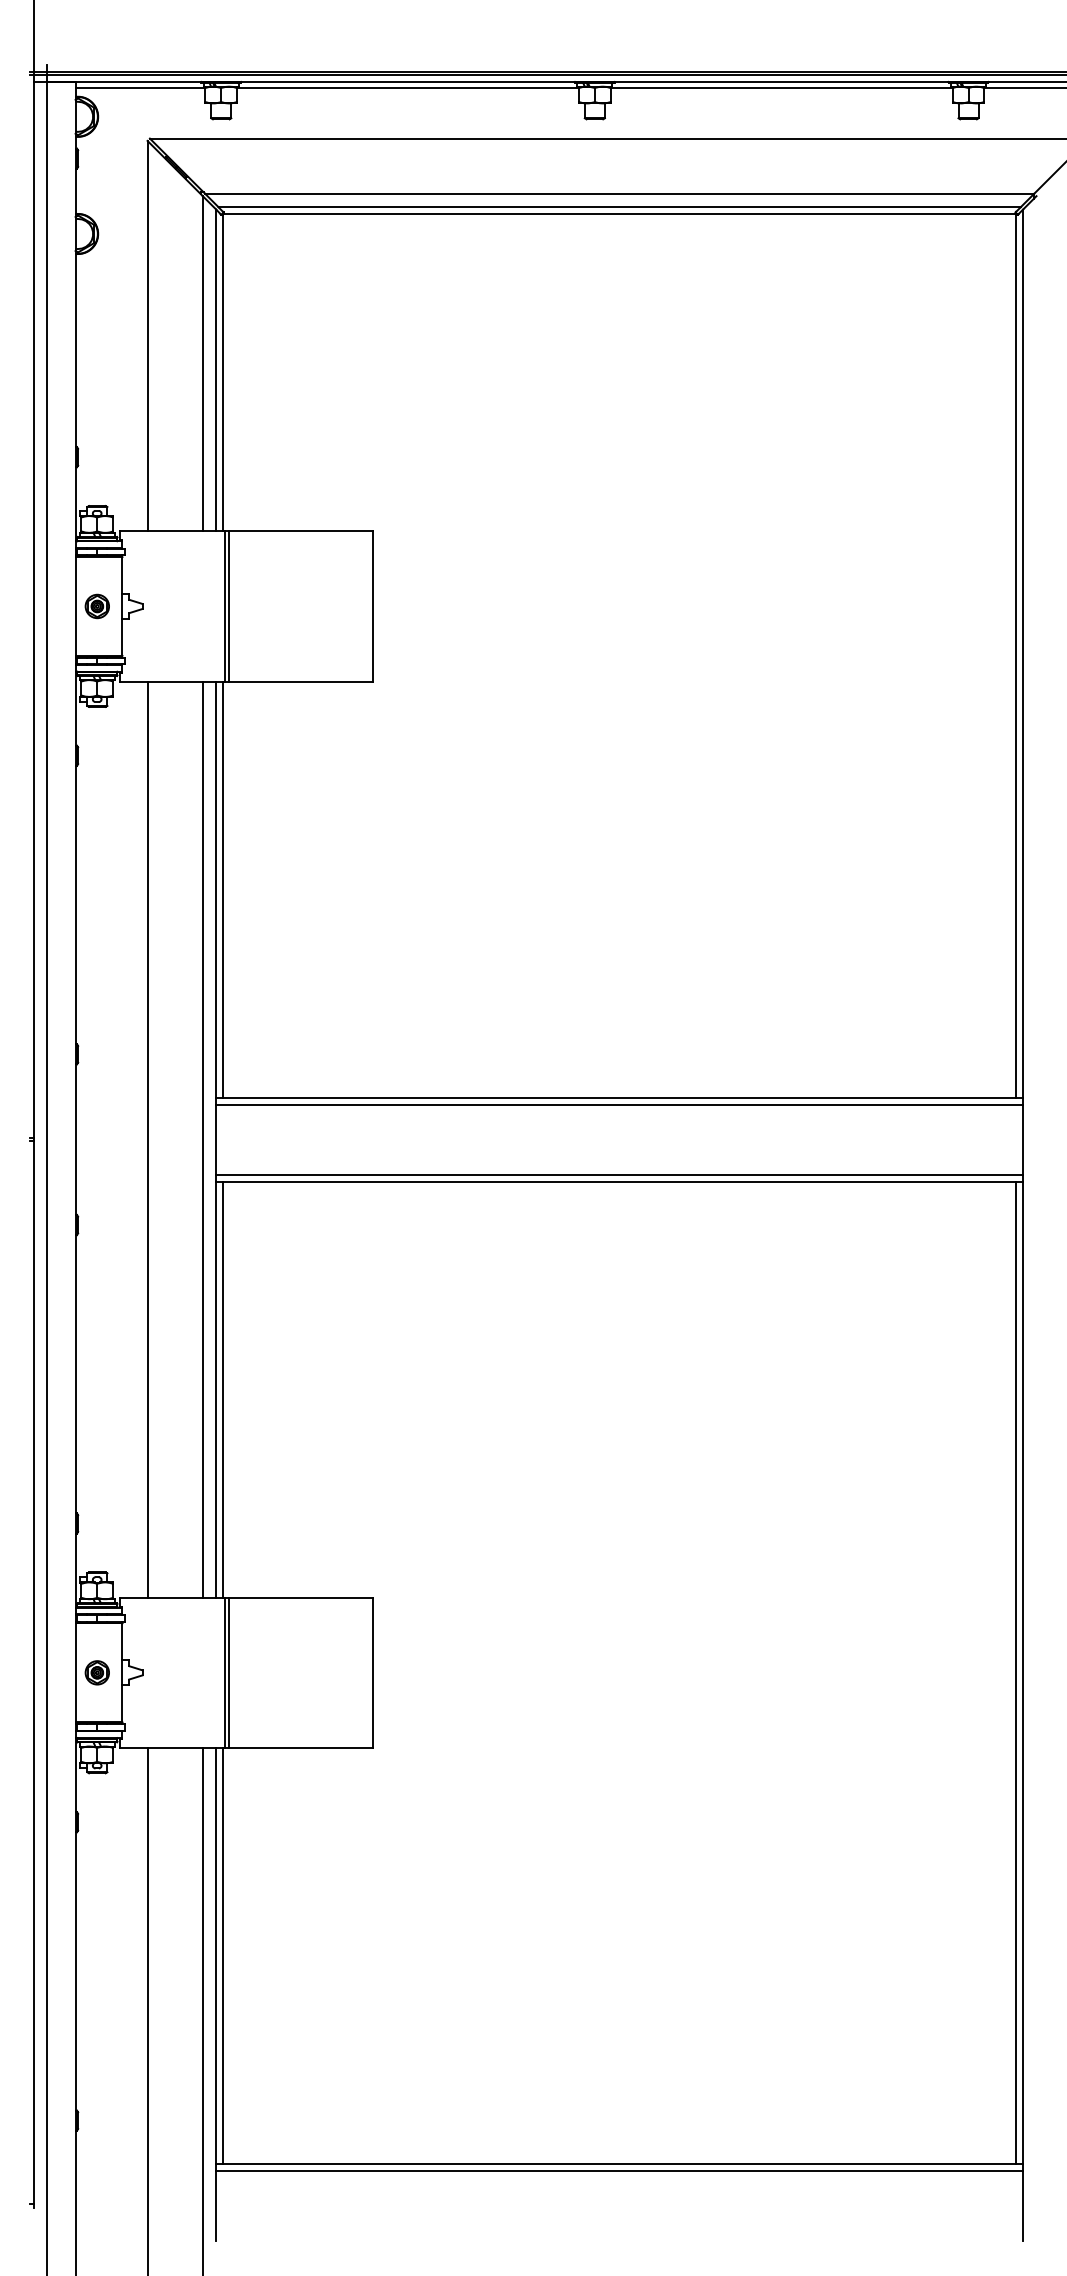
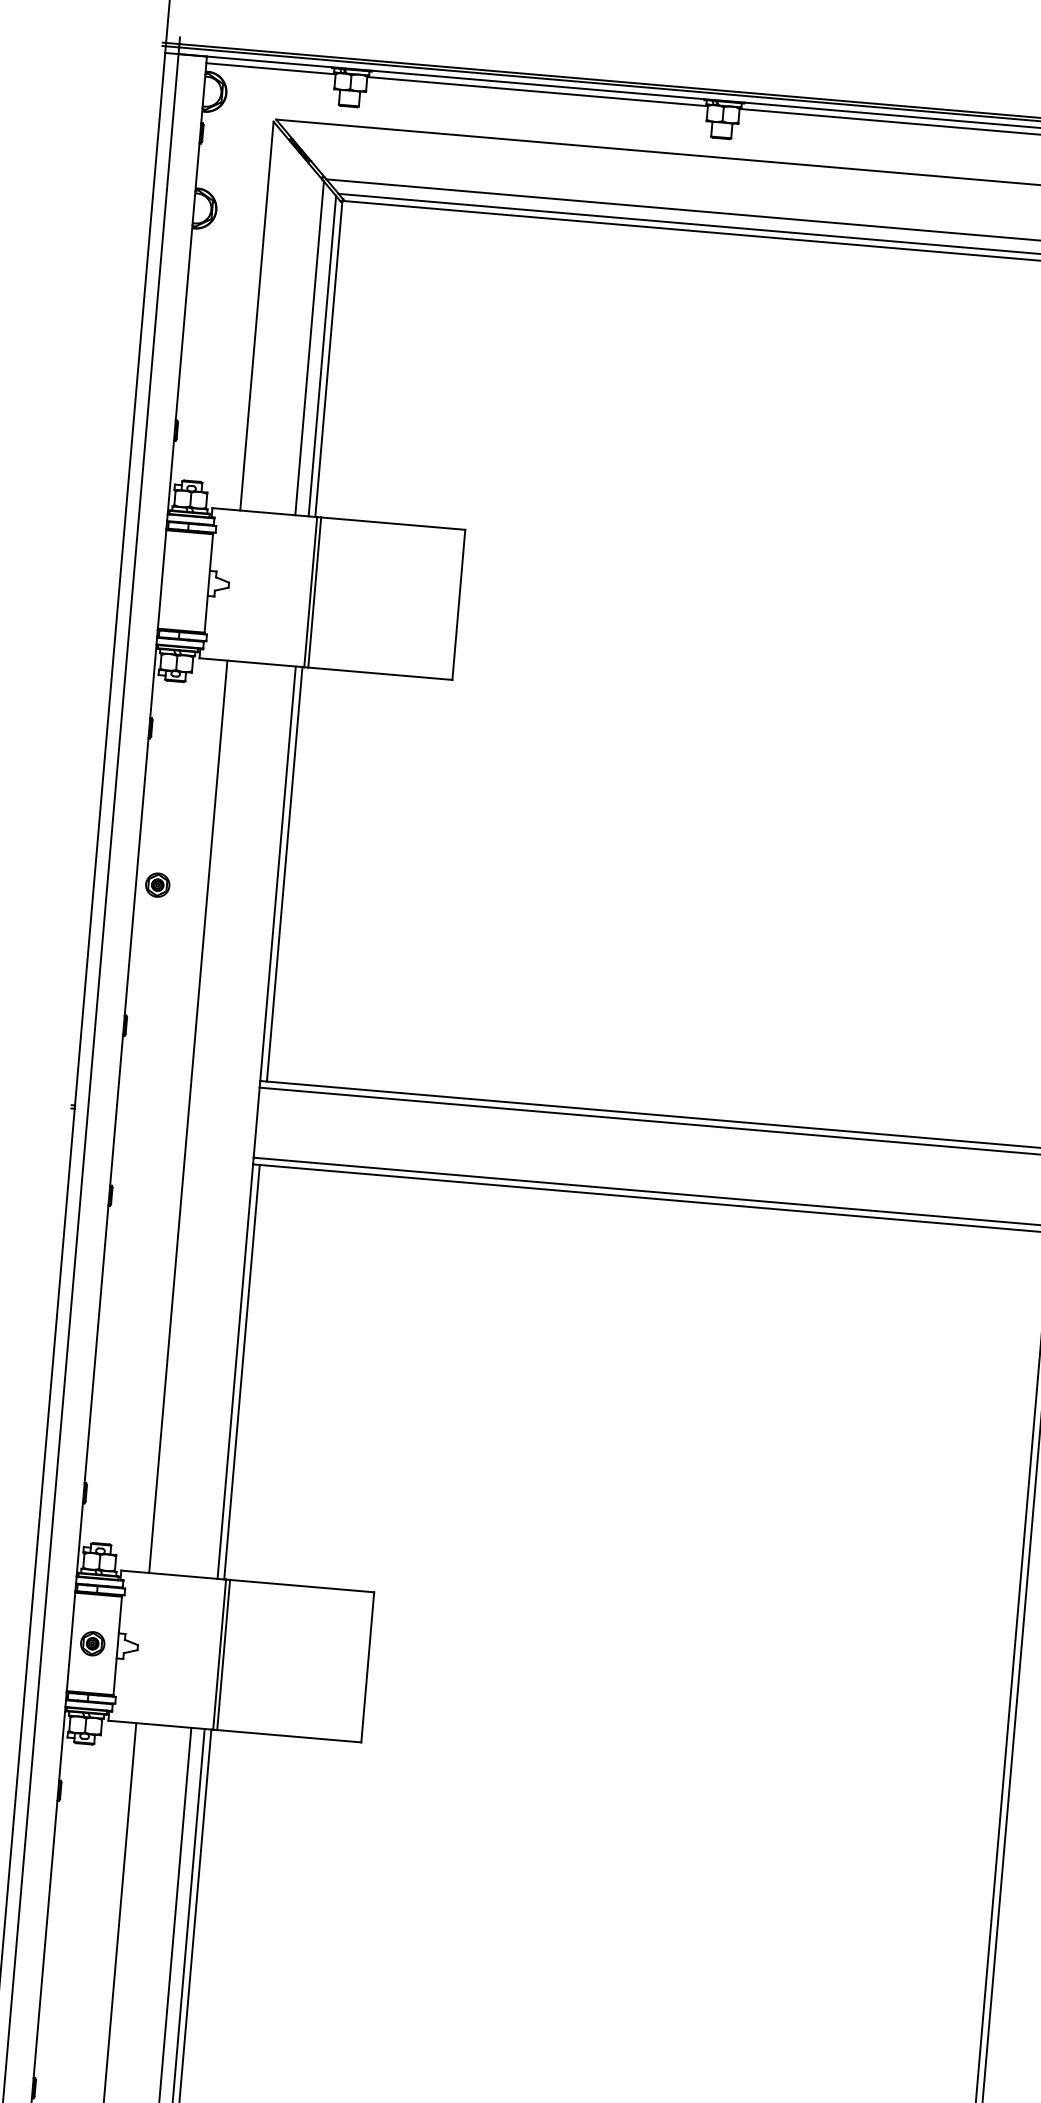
part: (96, 606) -> (156, 885), moved
line: (202, 1139) -> (243, 1121), removed

